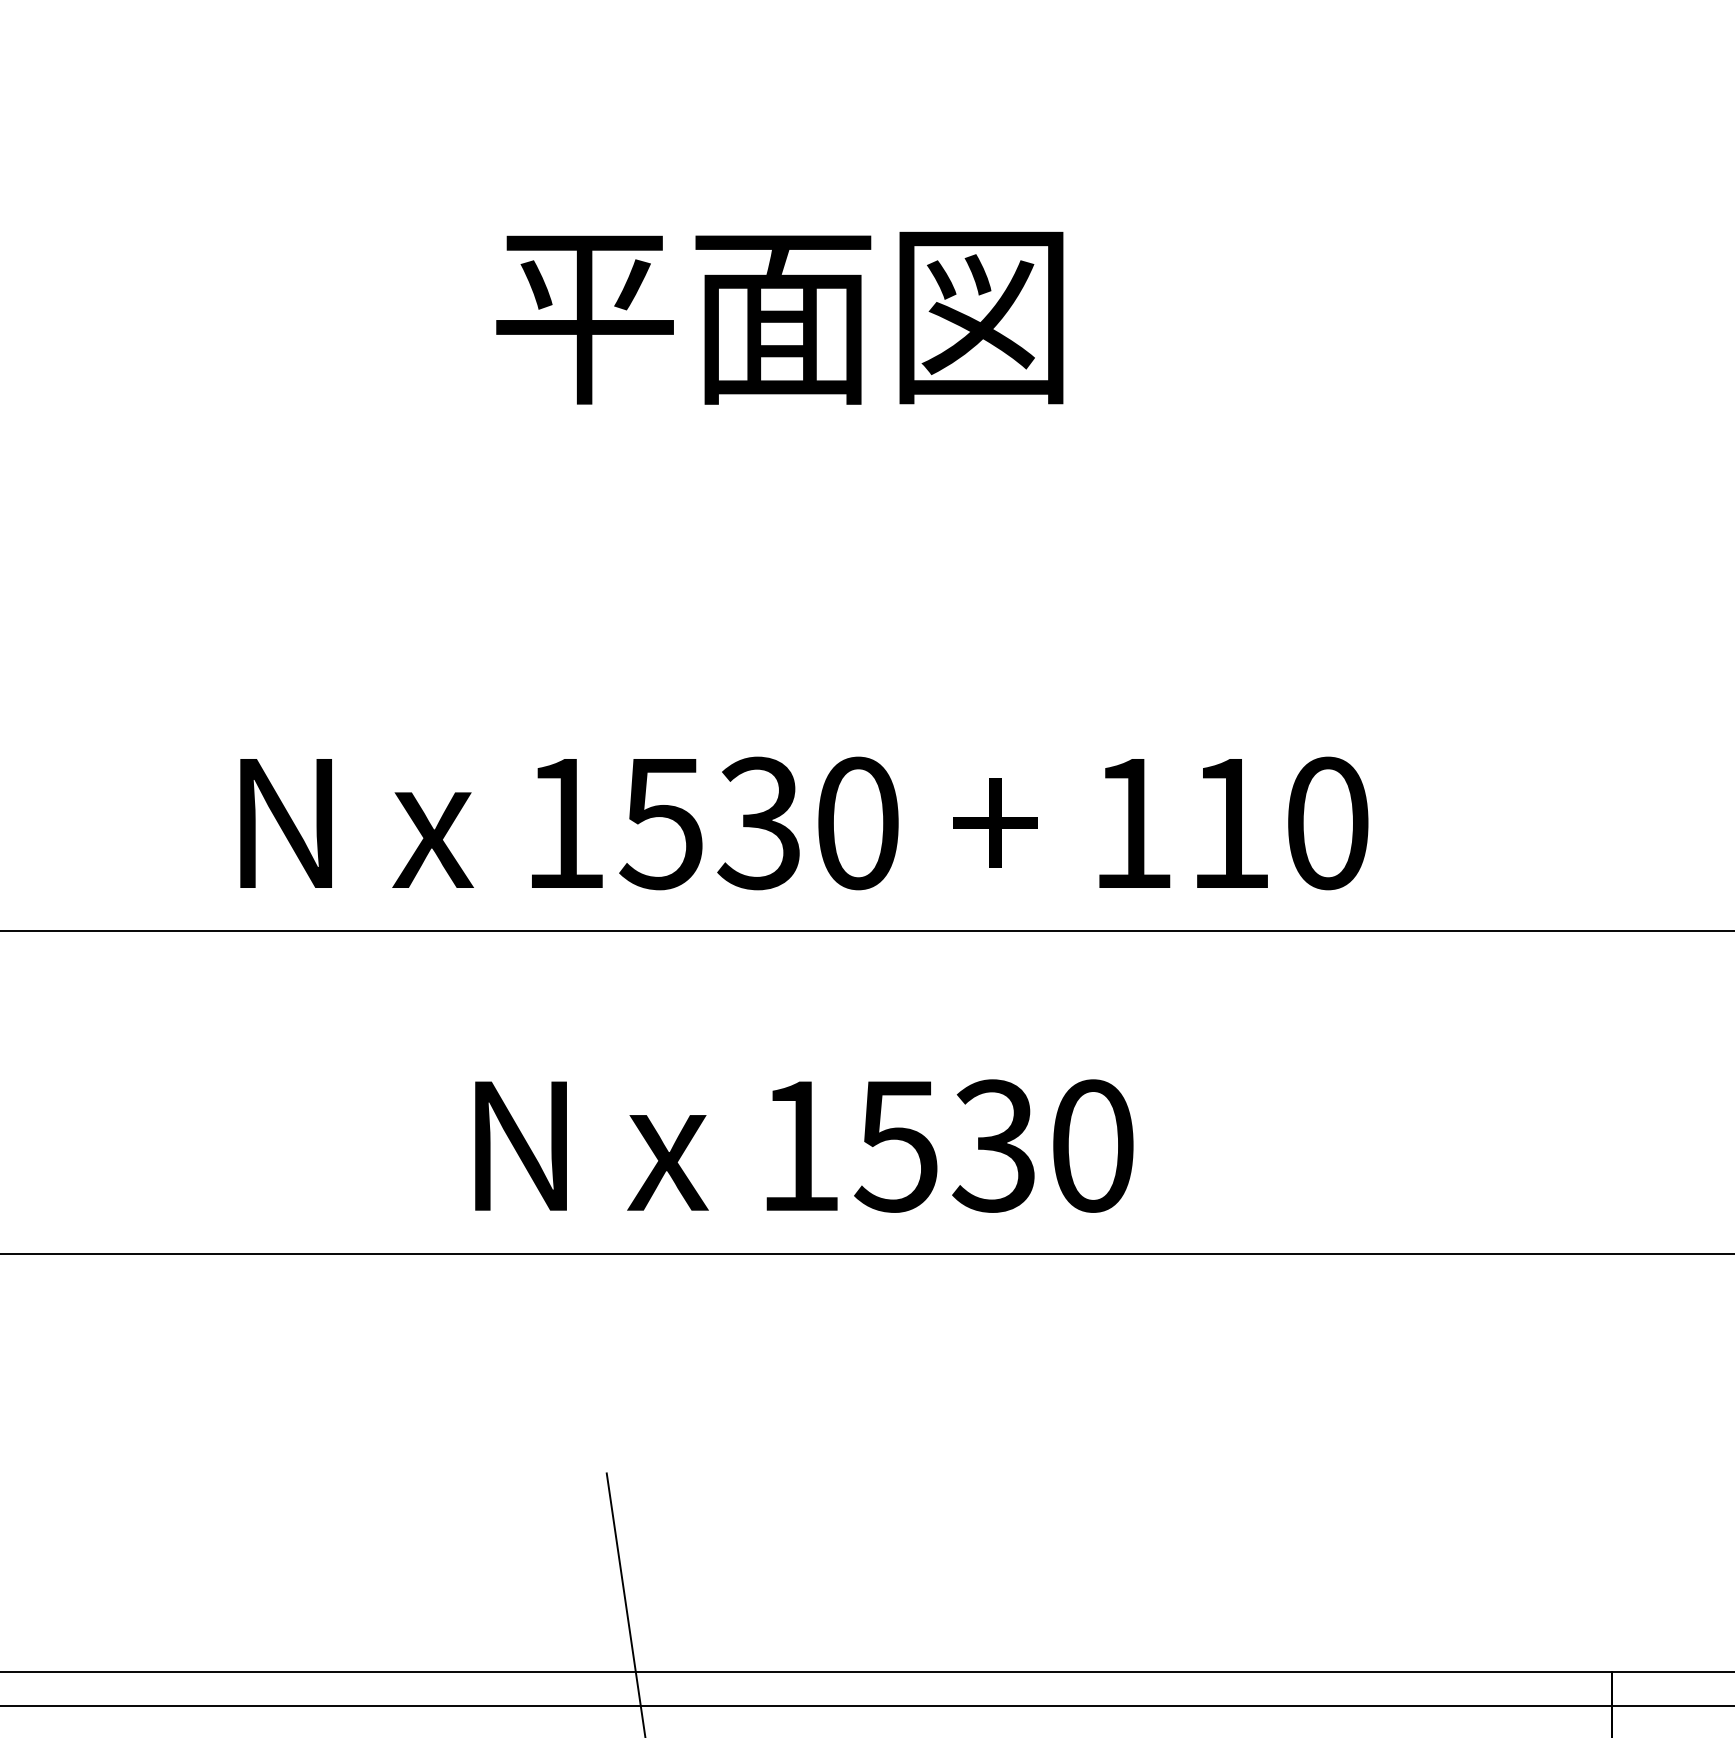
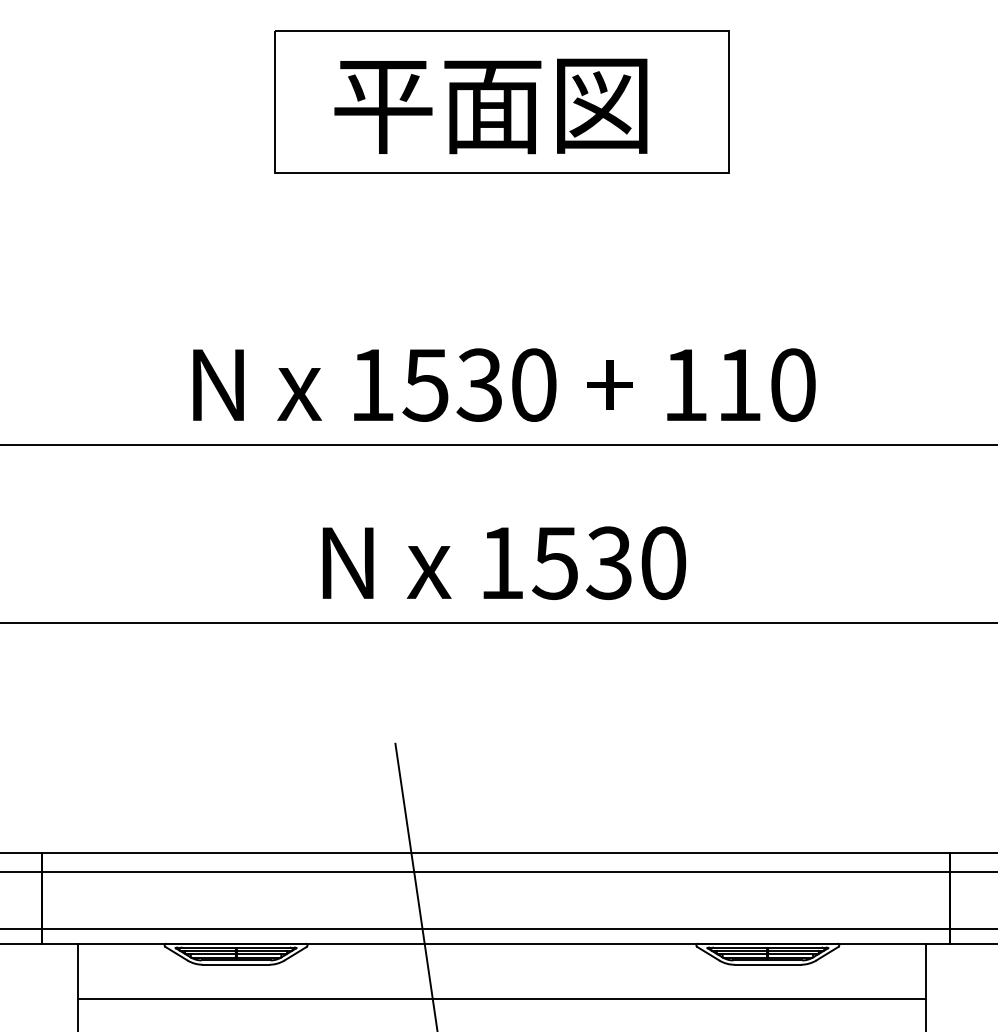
part: (798, 309) -> (501, 101), added

